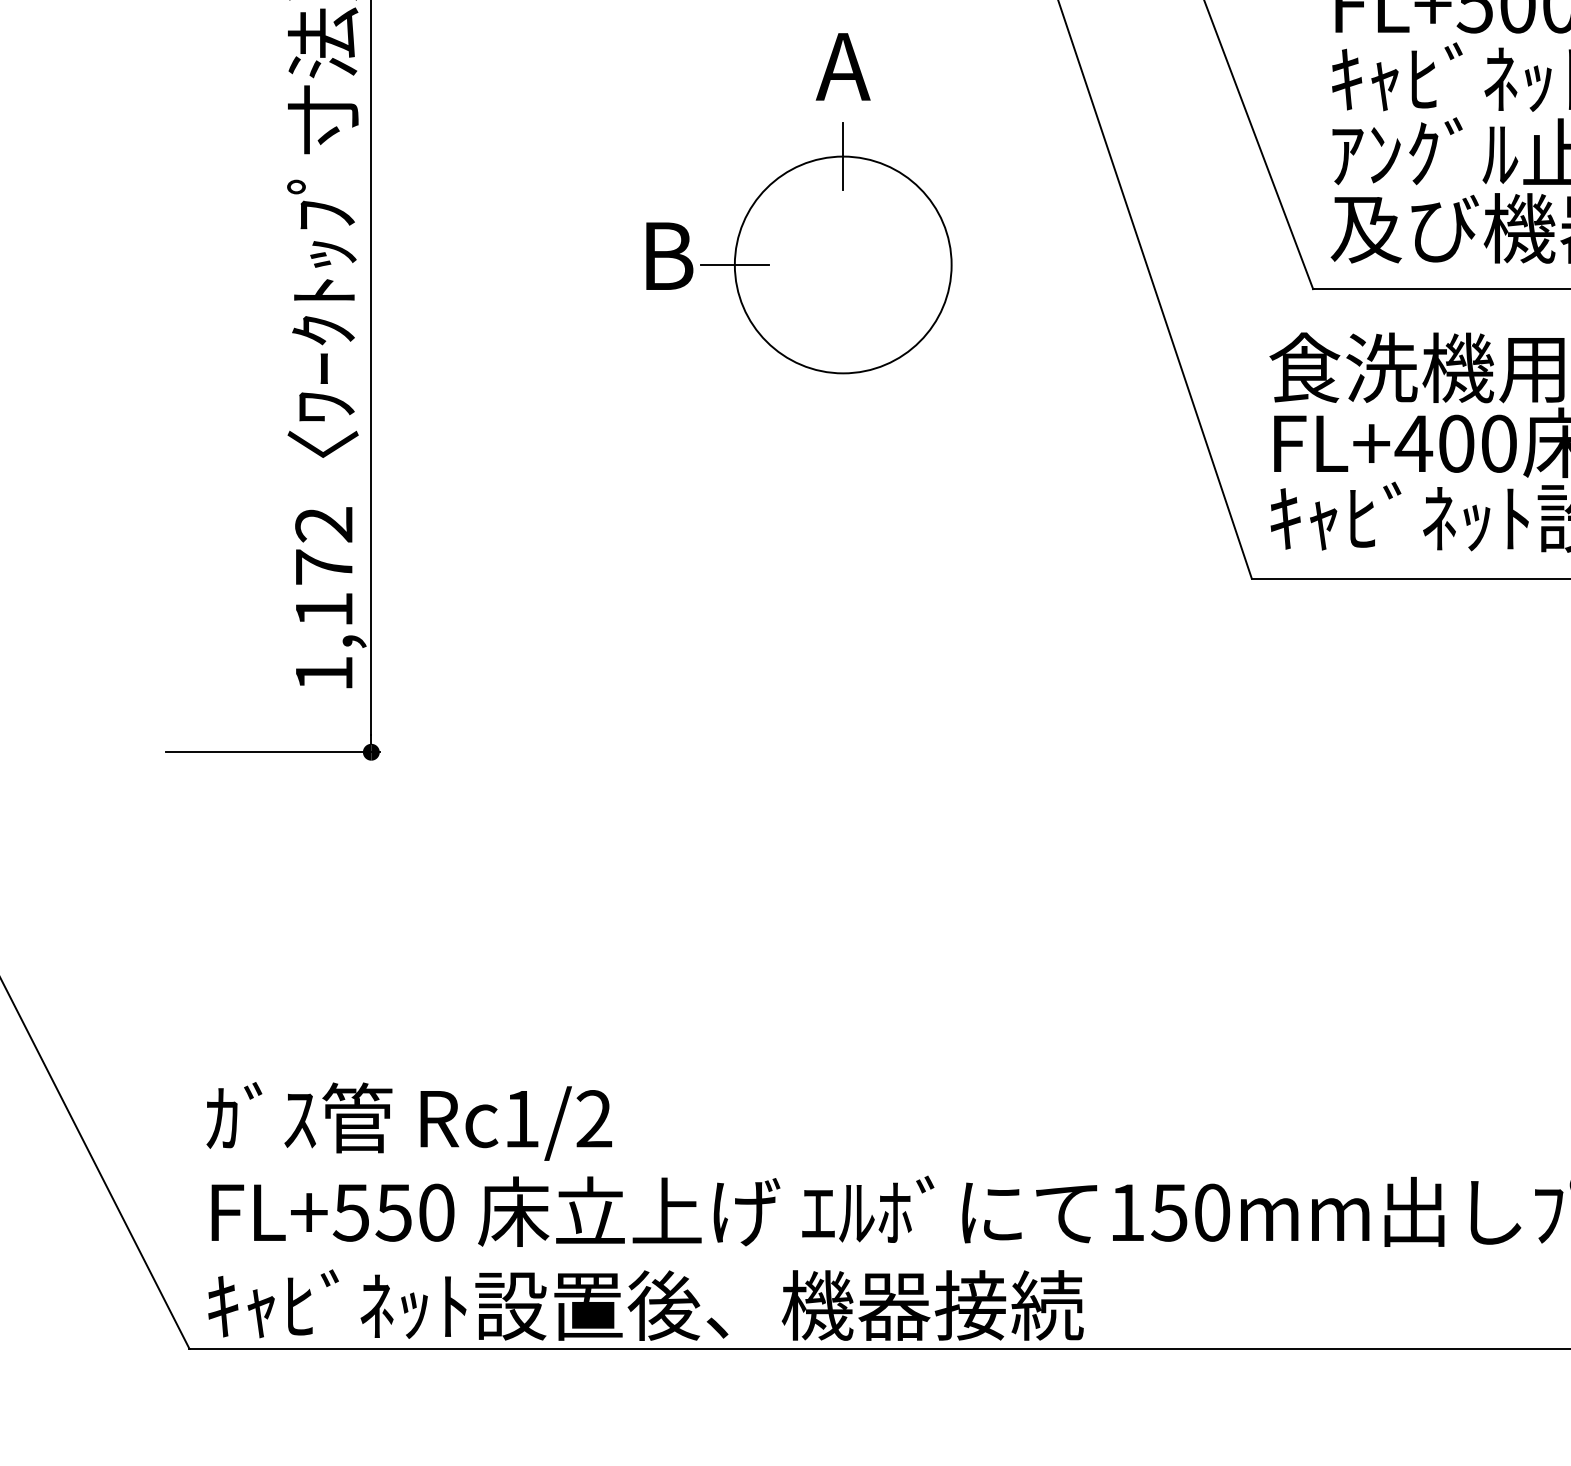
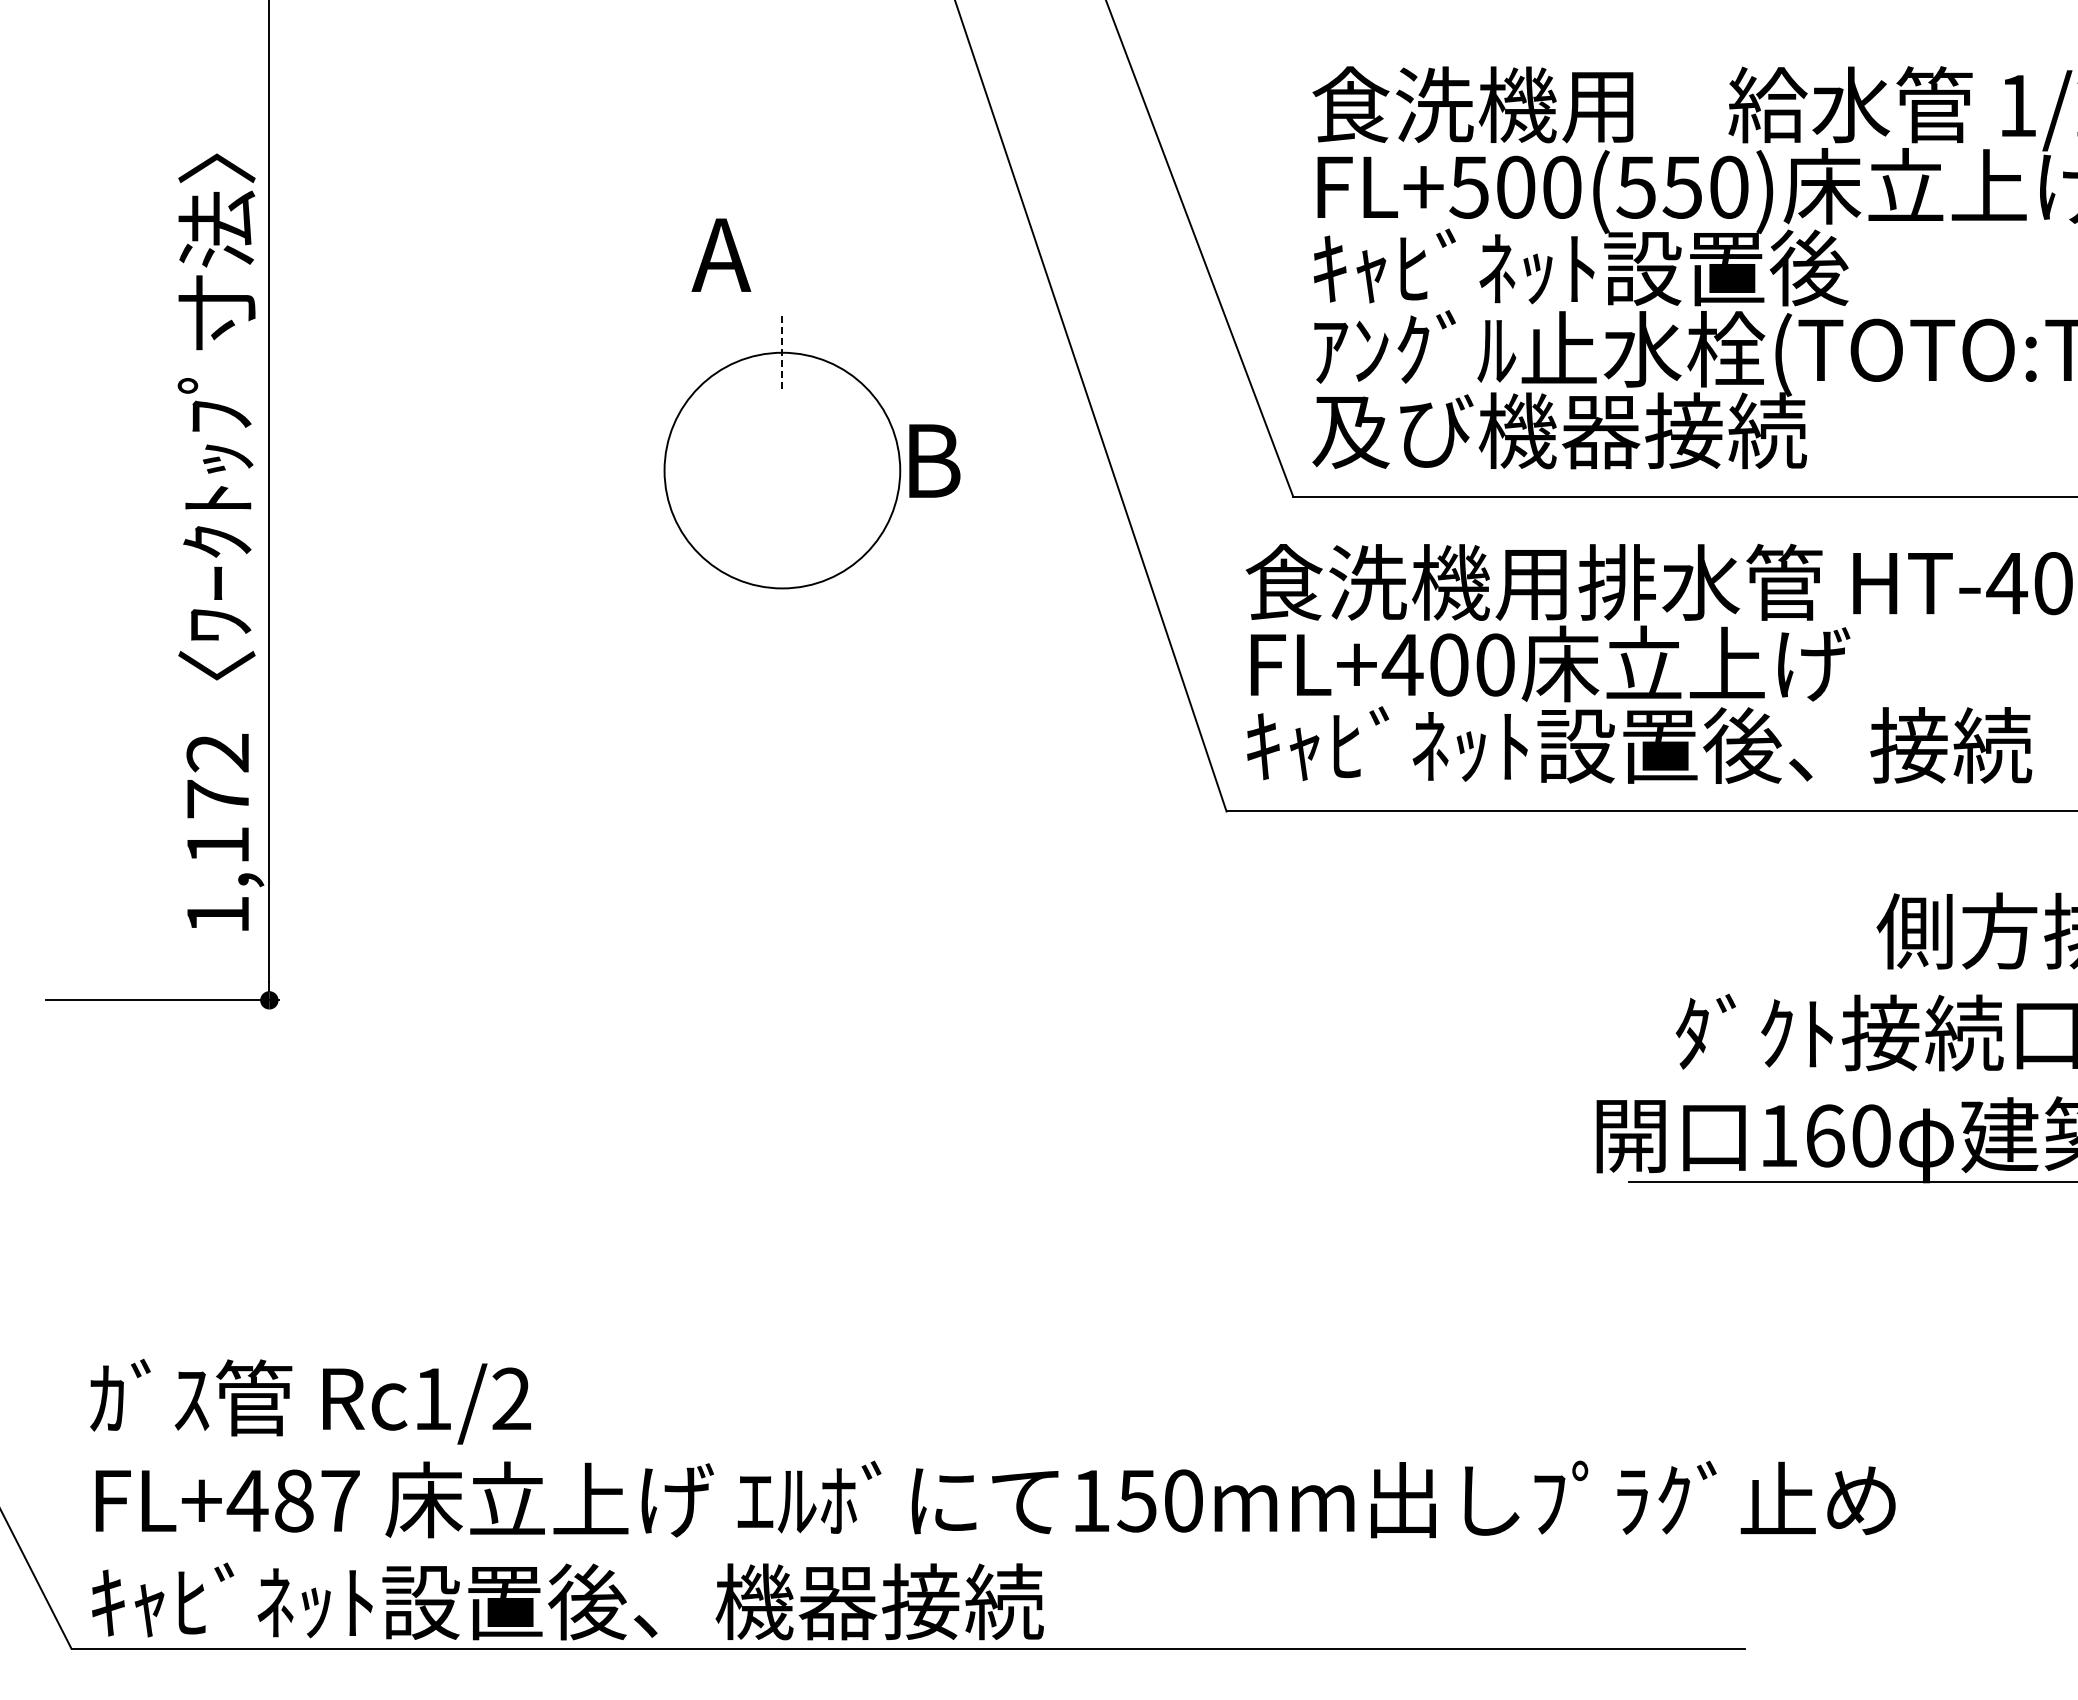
text: (843, 66) -> (721, 254), moved
line: (843, 156) -> (782, 352), solid -> dashed
text: (669, 255) -> (934, 460), moved
line: (734, 264) -> (664, 470), removed
text: (392, 1212) -> (292, 1500), FL+550 -> FL+487

